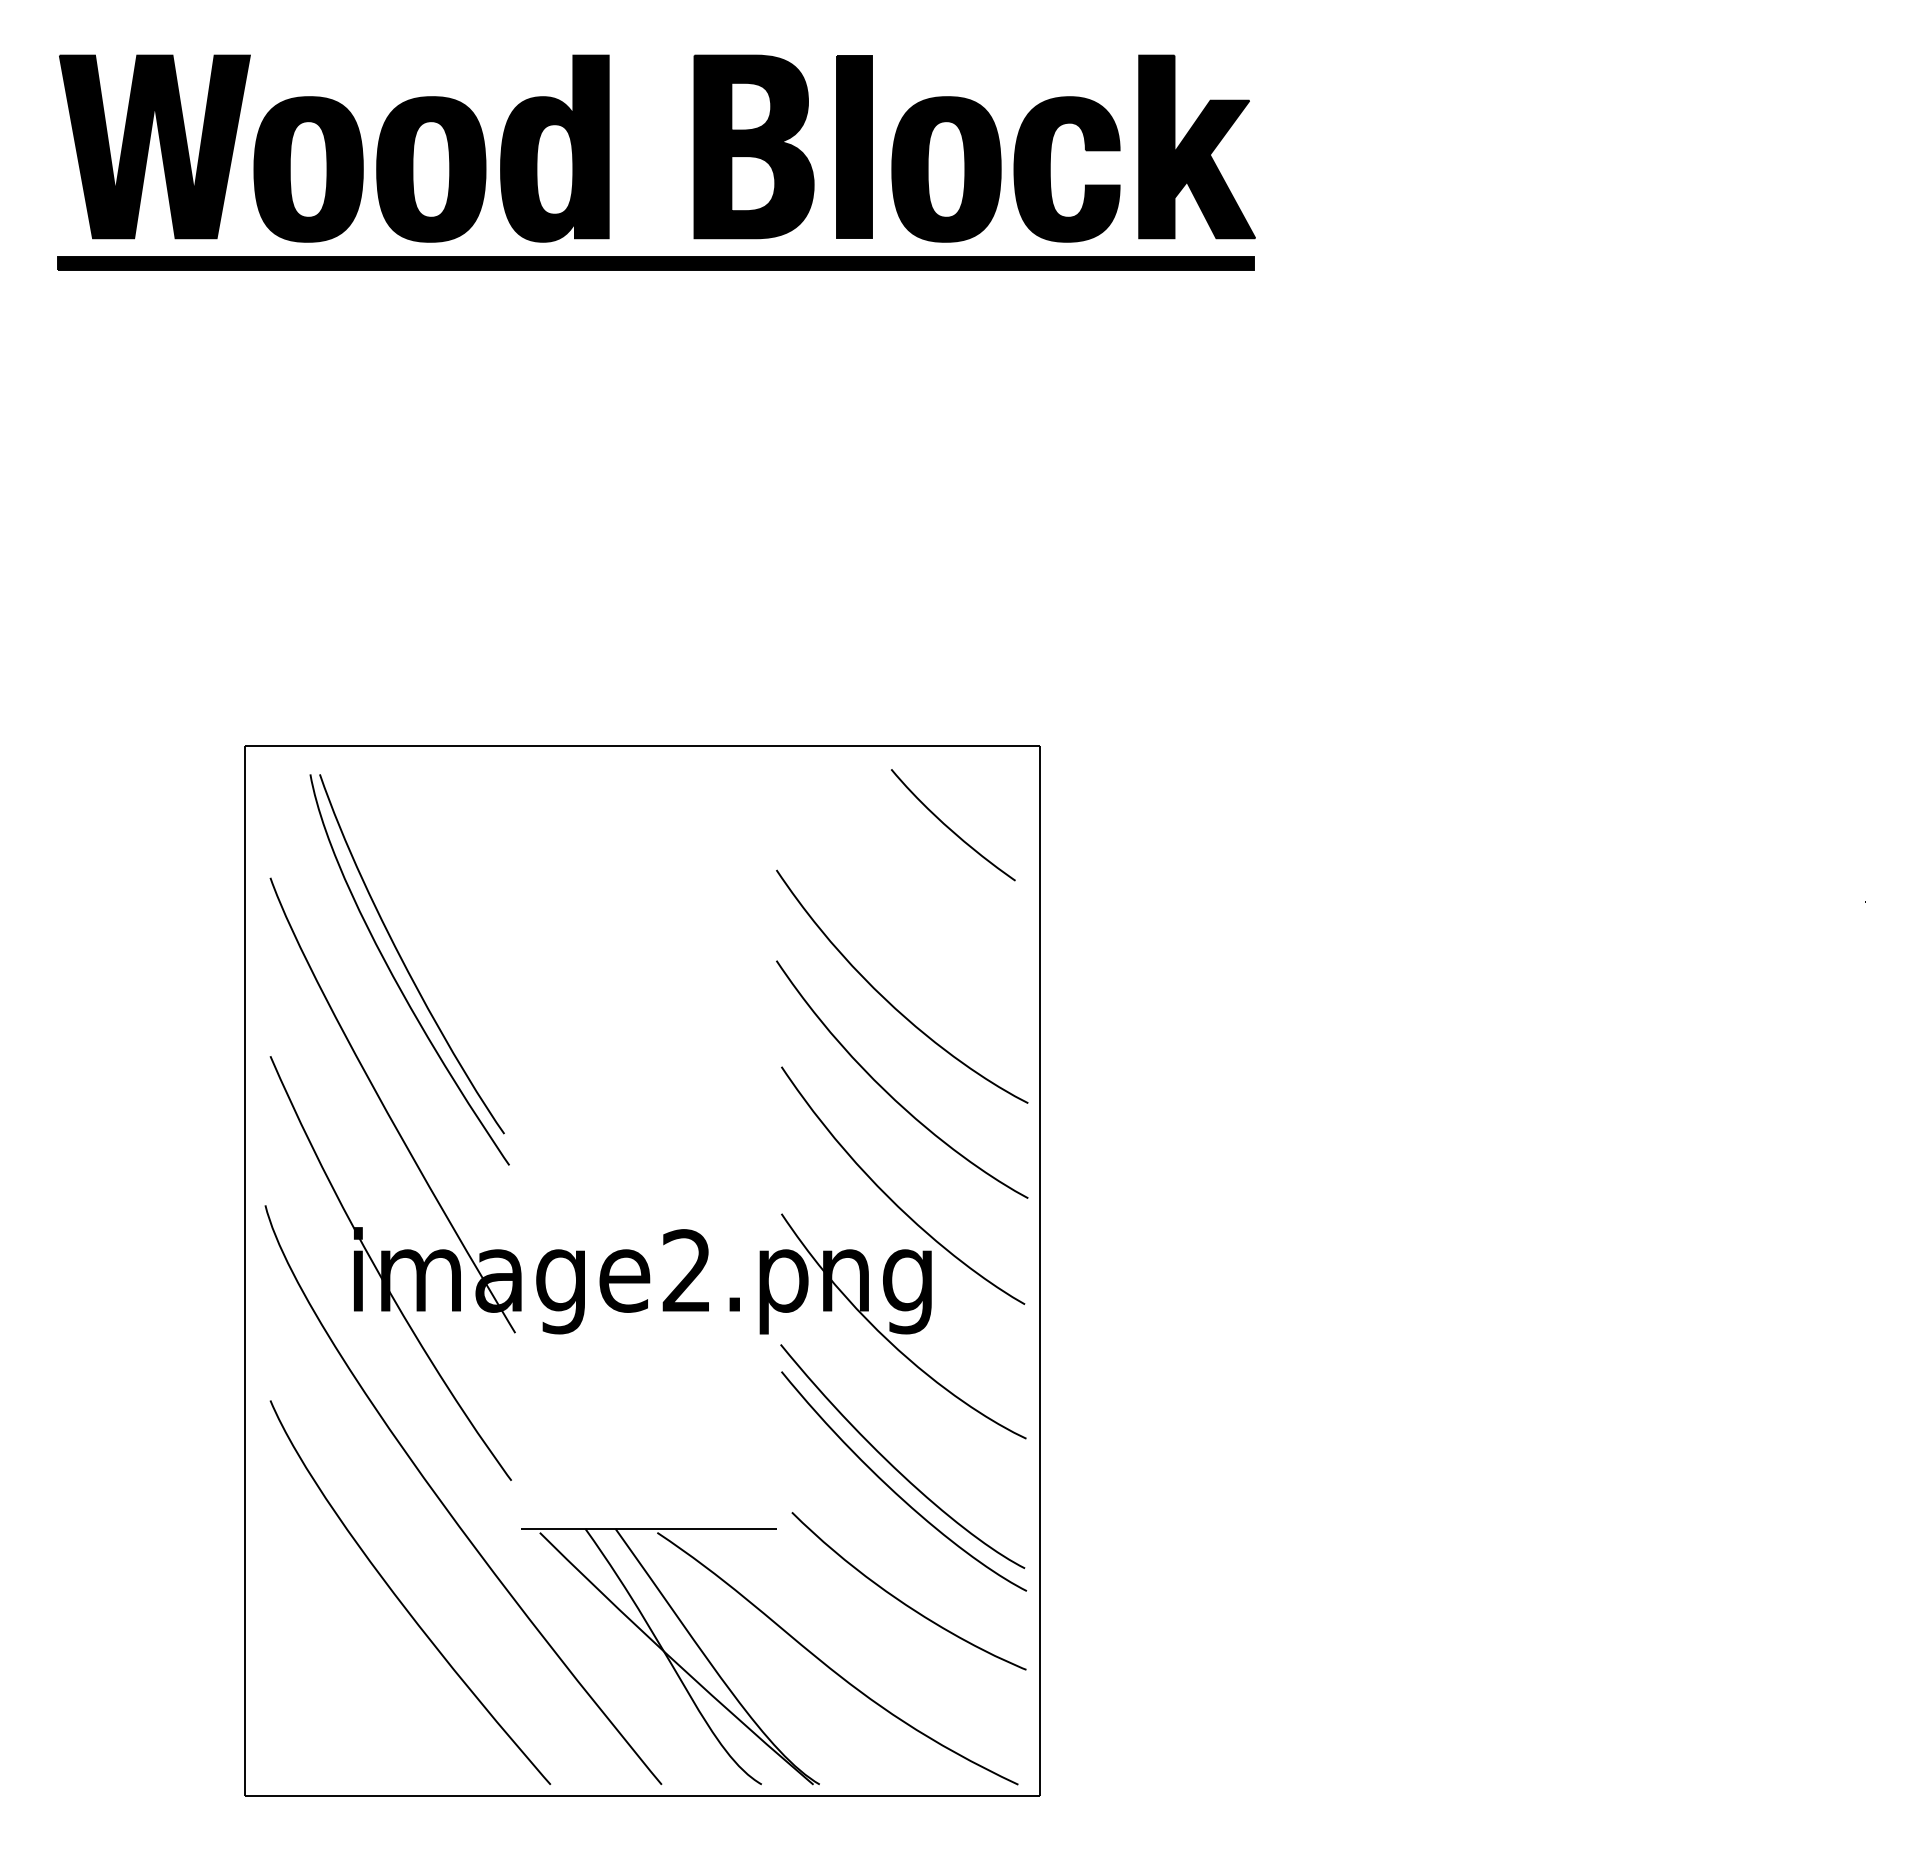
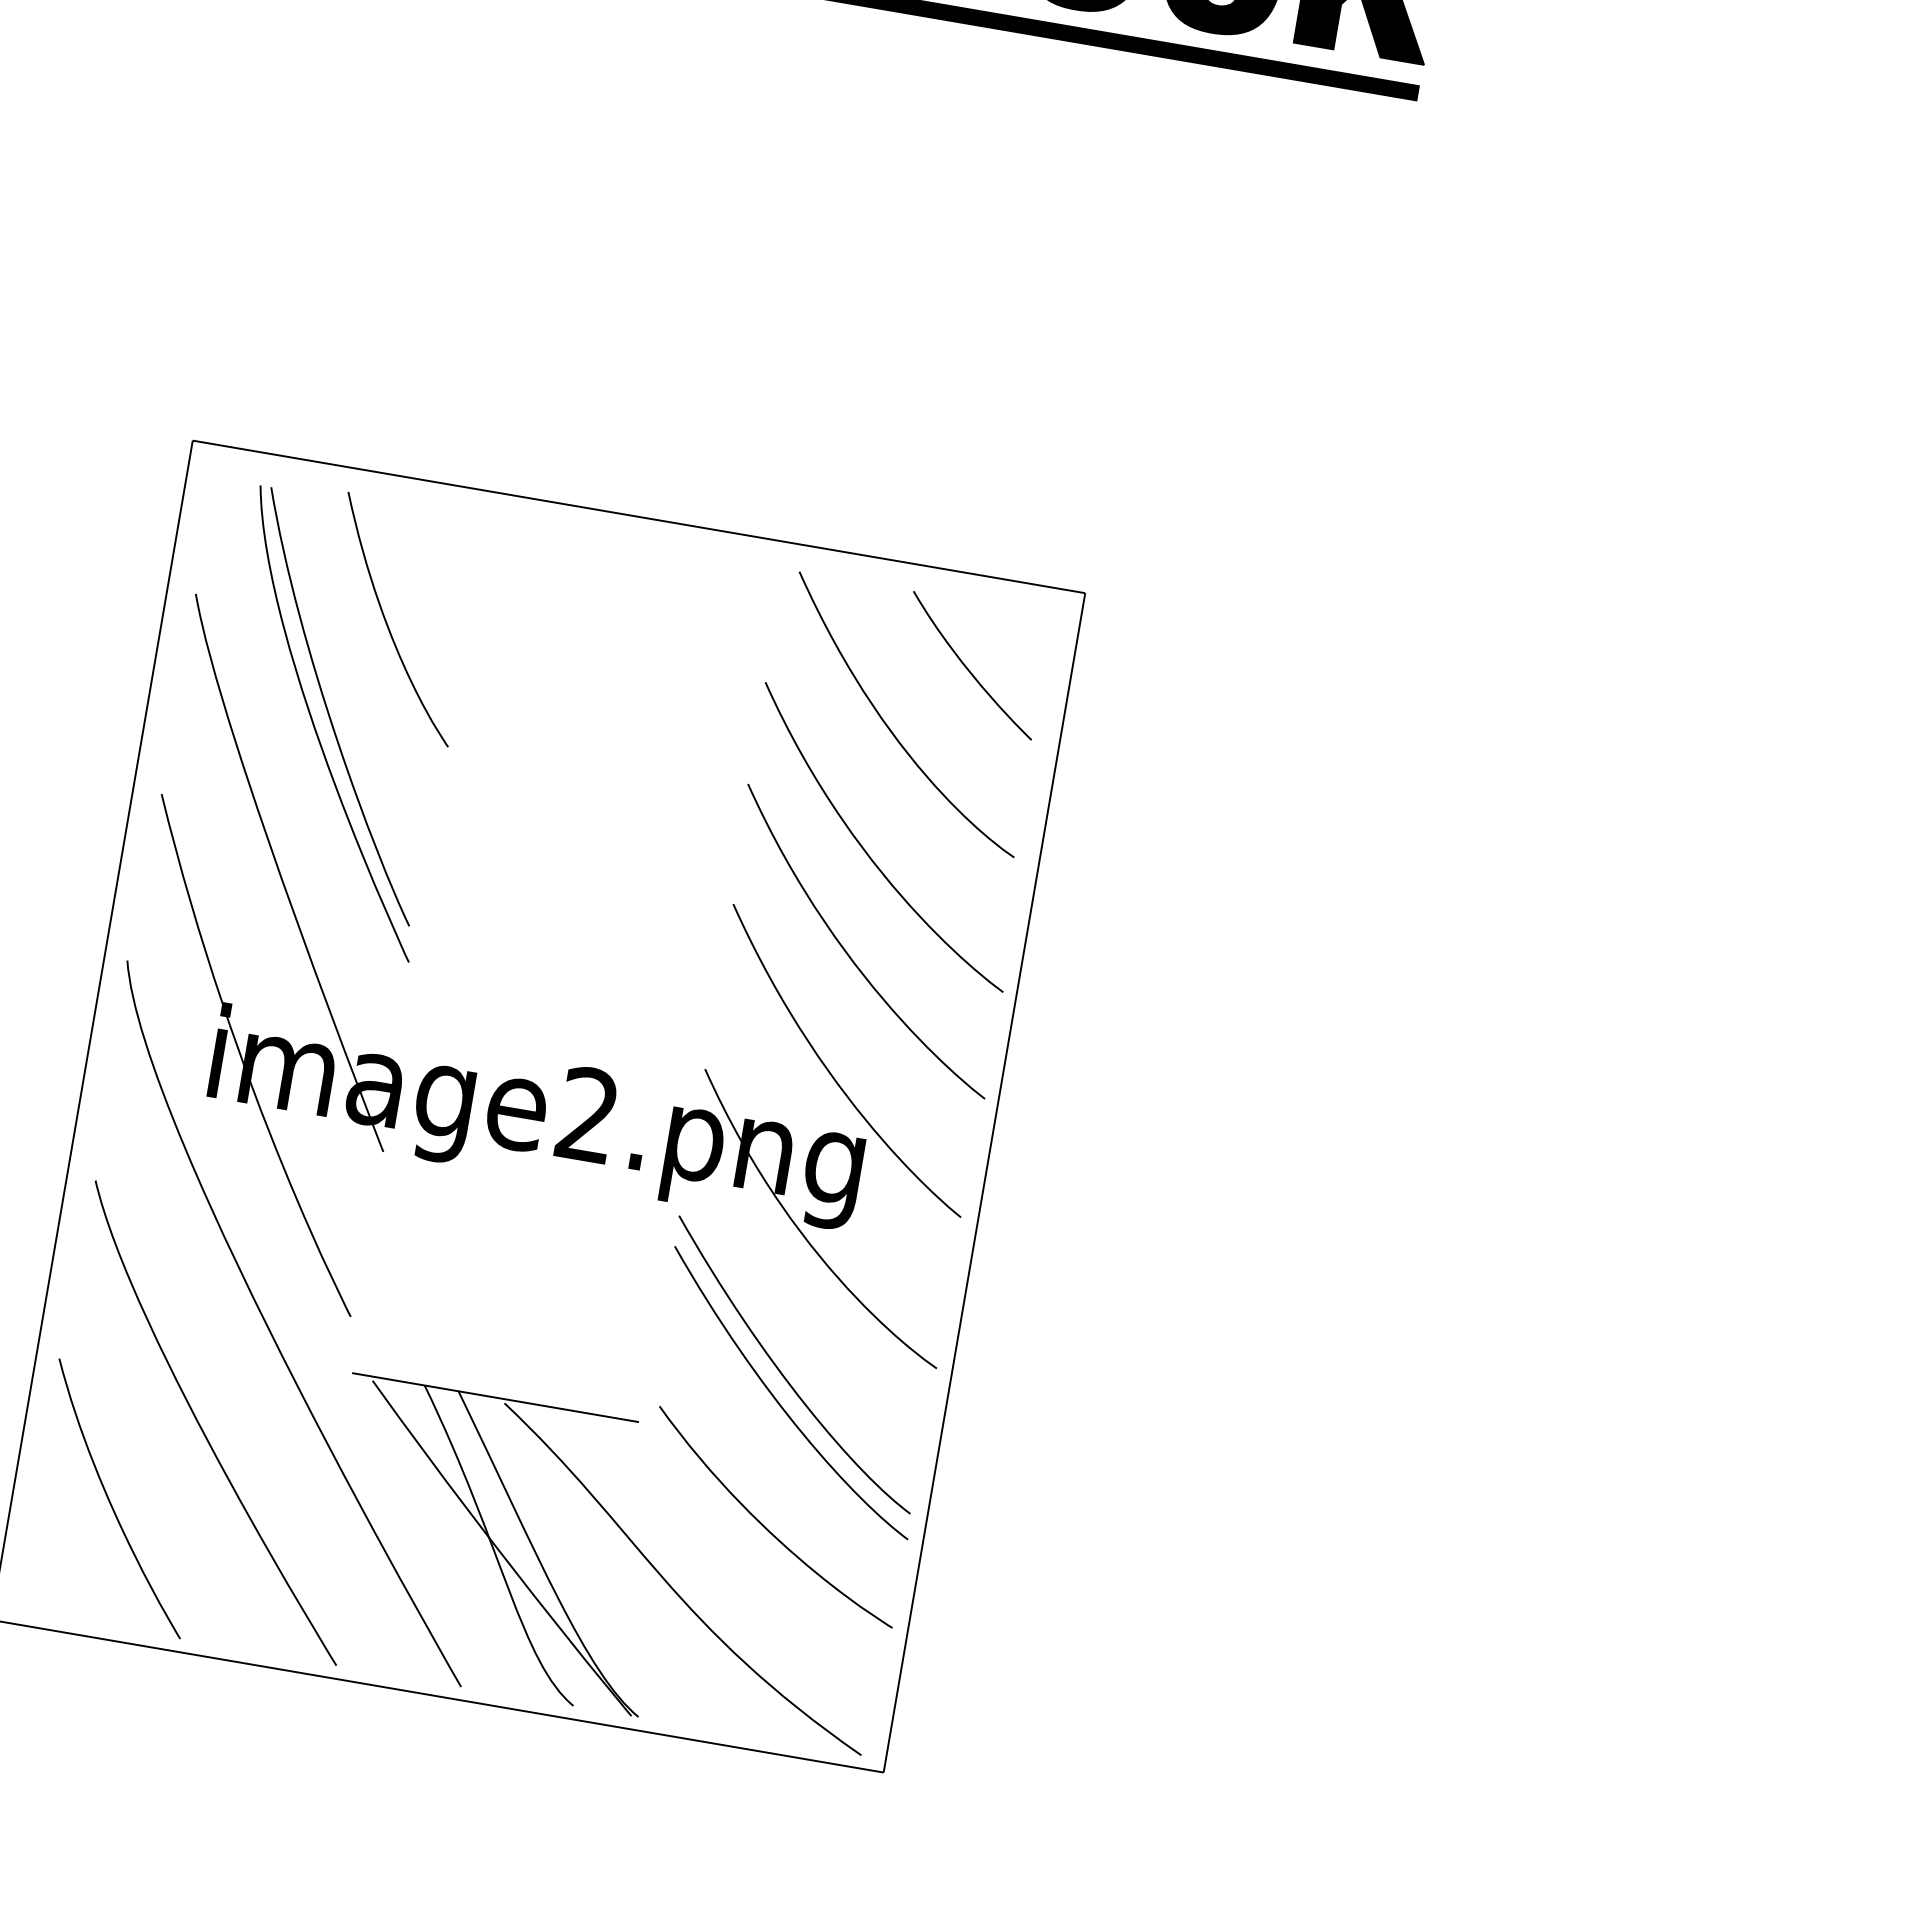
curve: (441, 875) -> (388, 624), added
curve: (890, 890) -> (889, 727), added
curve: (331, 1676) -> (111, 1502), added

